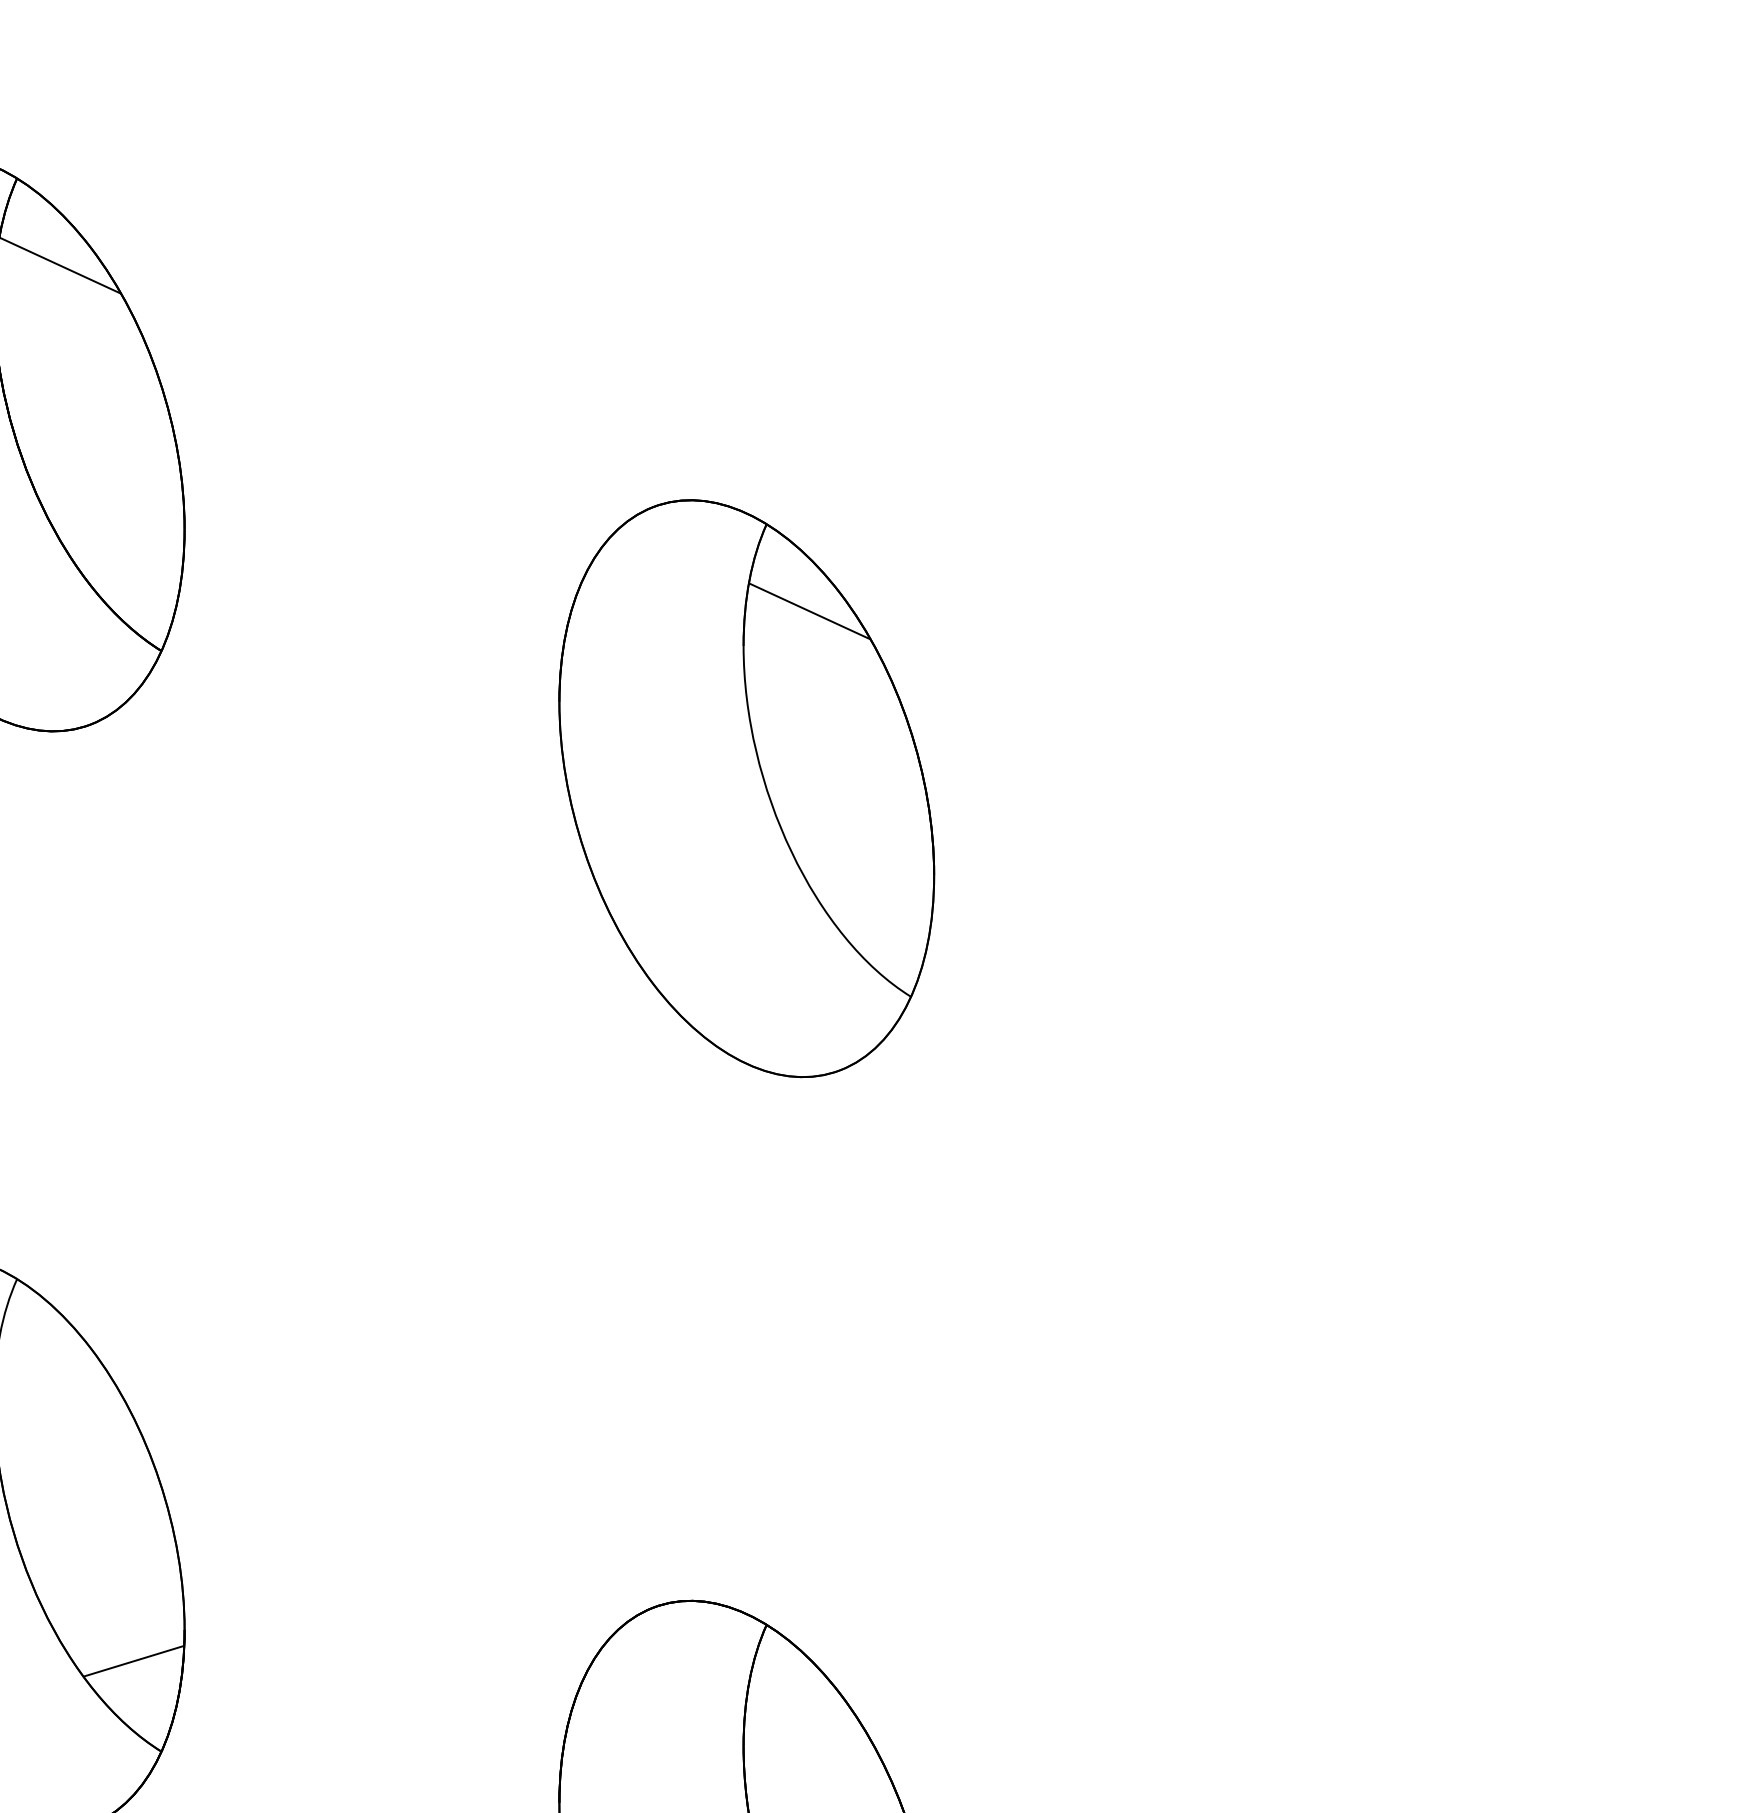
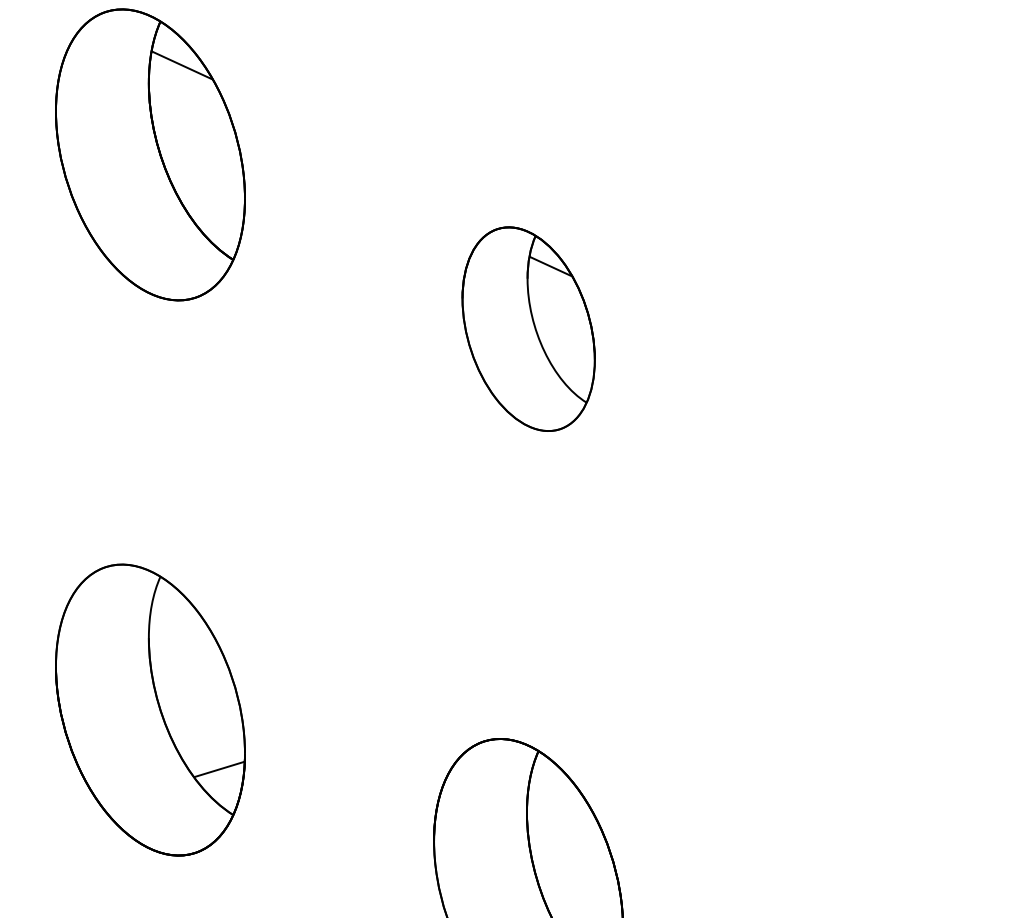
part: (746, 787) -> (528, 328), size x0.7

